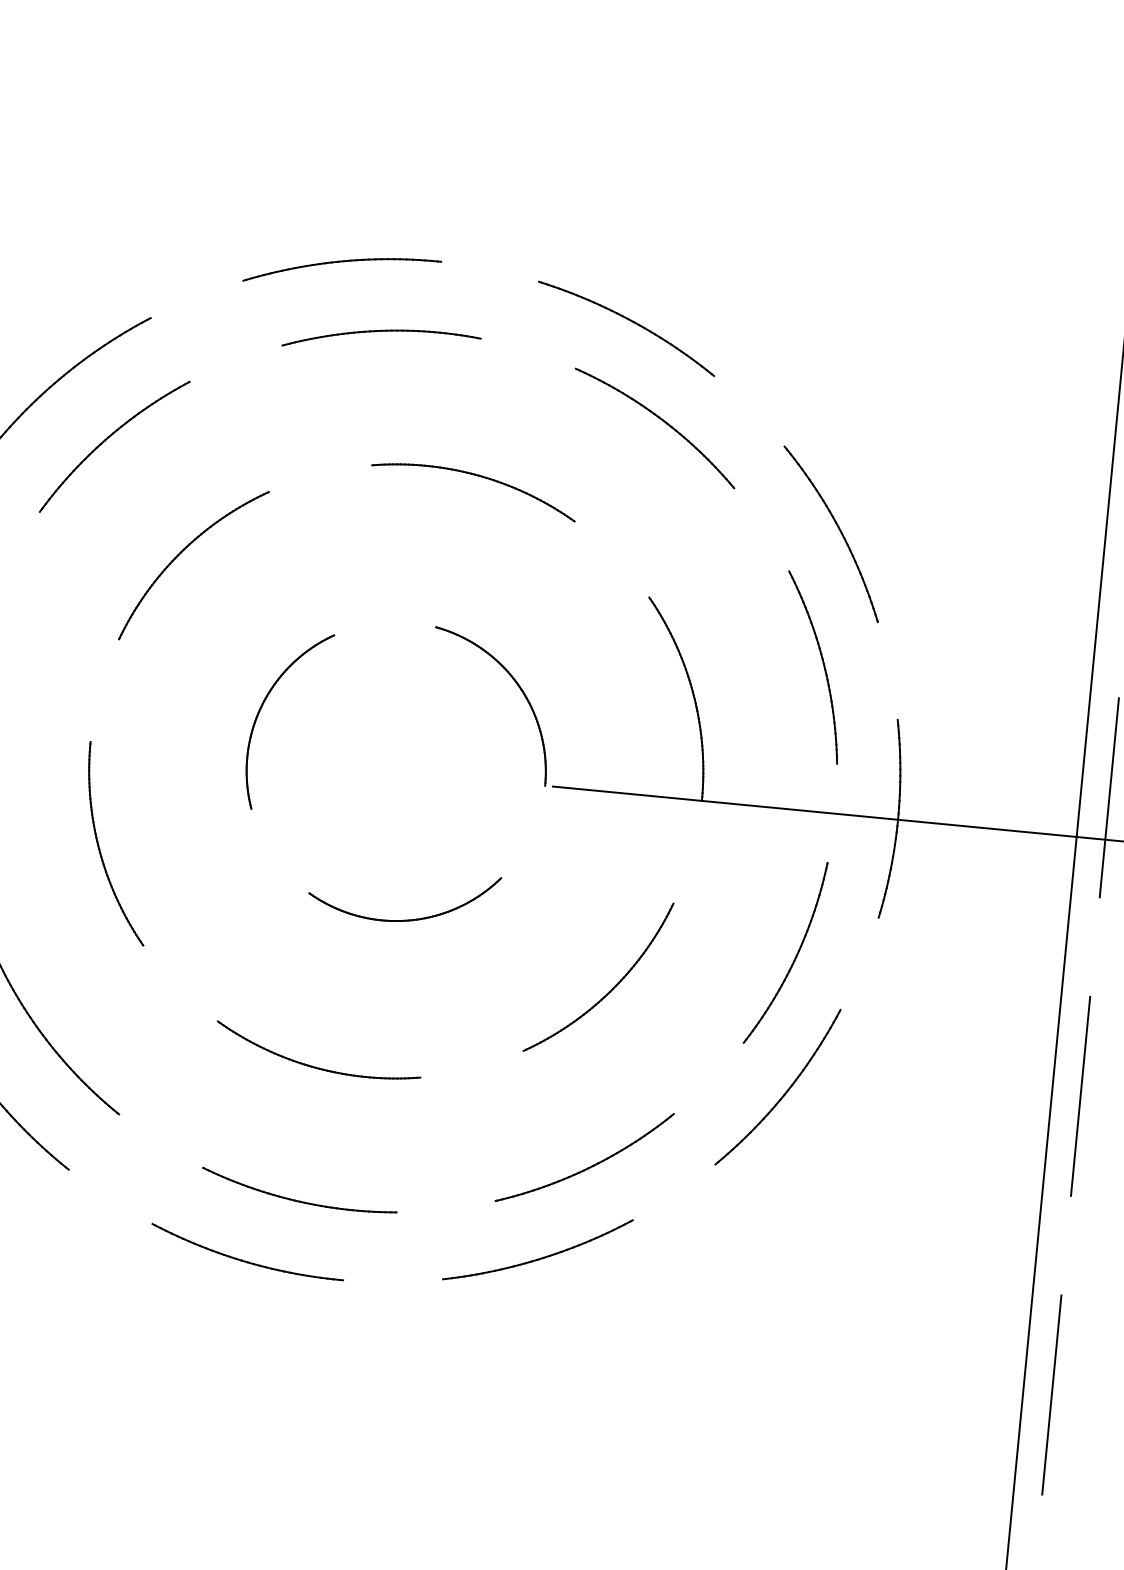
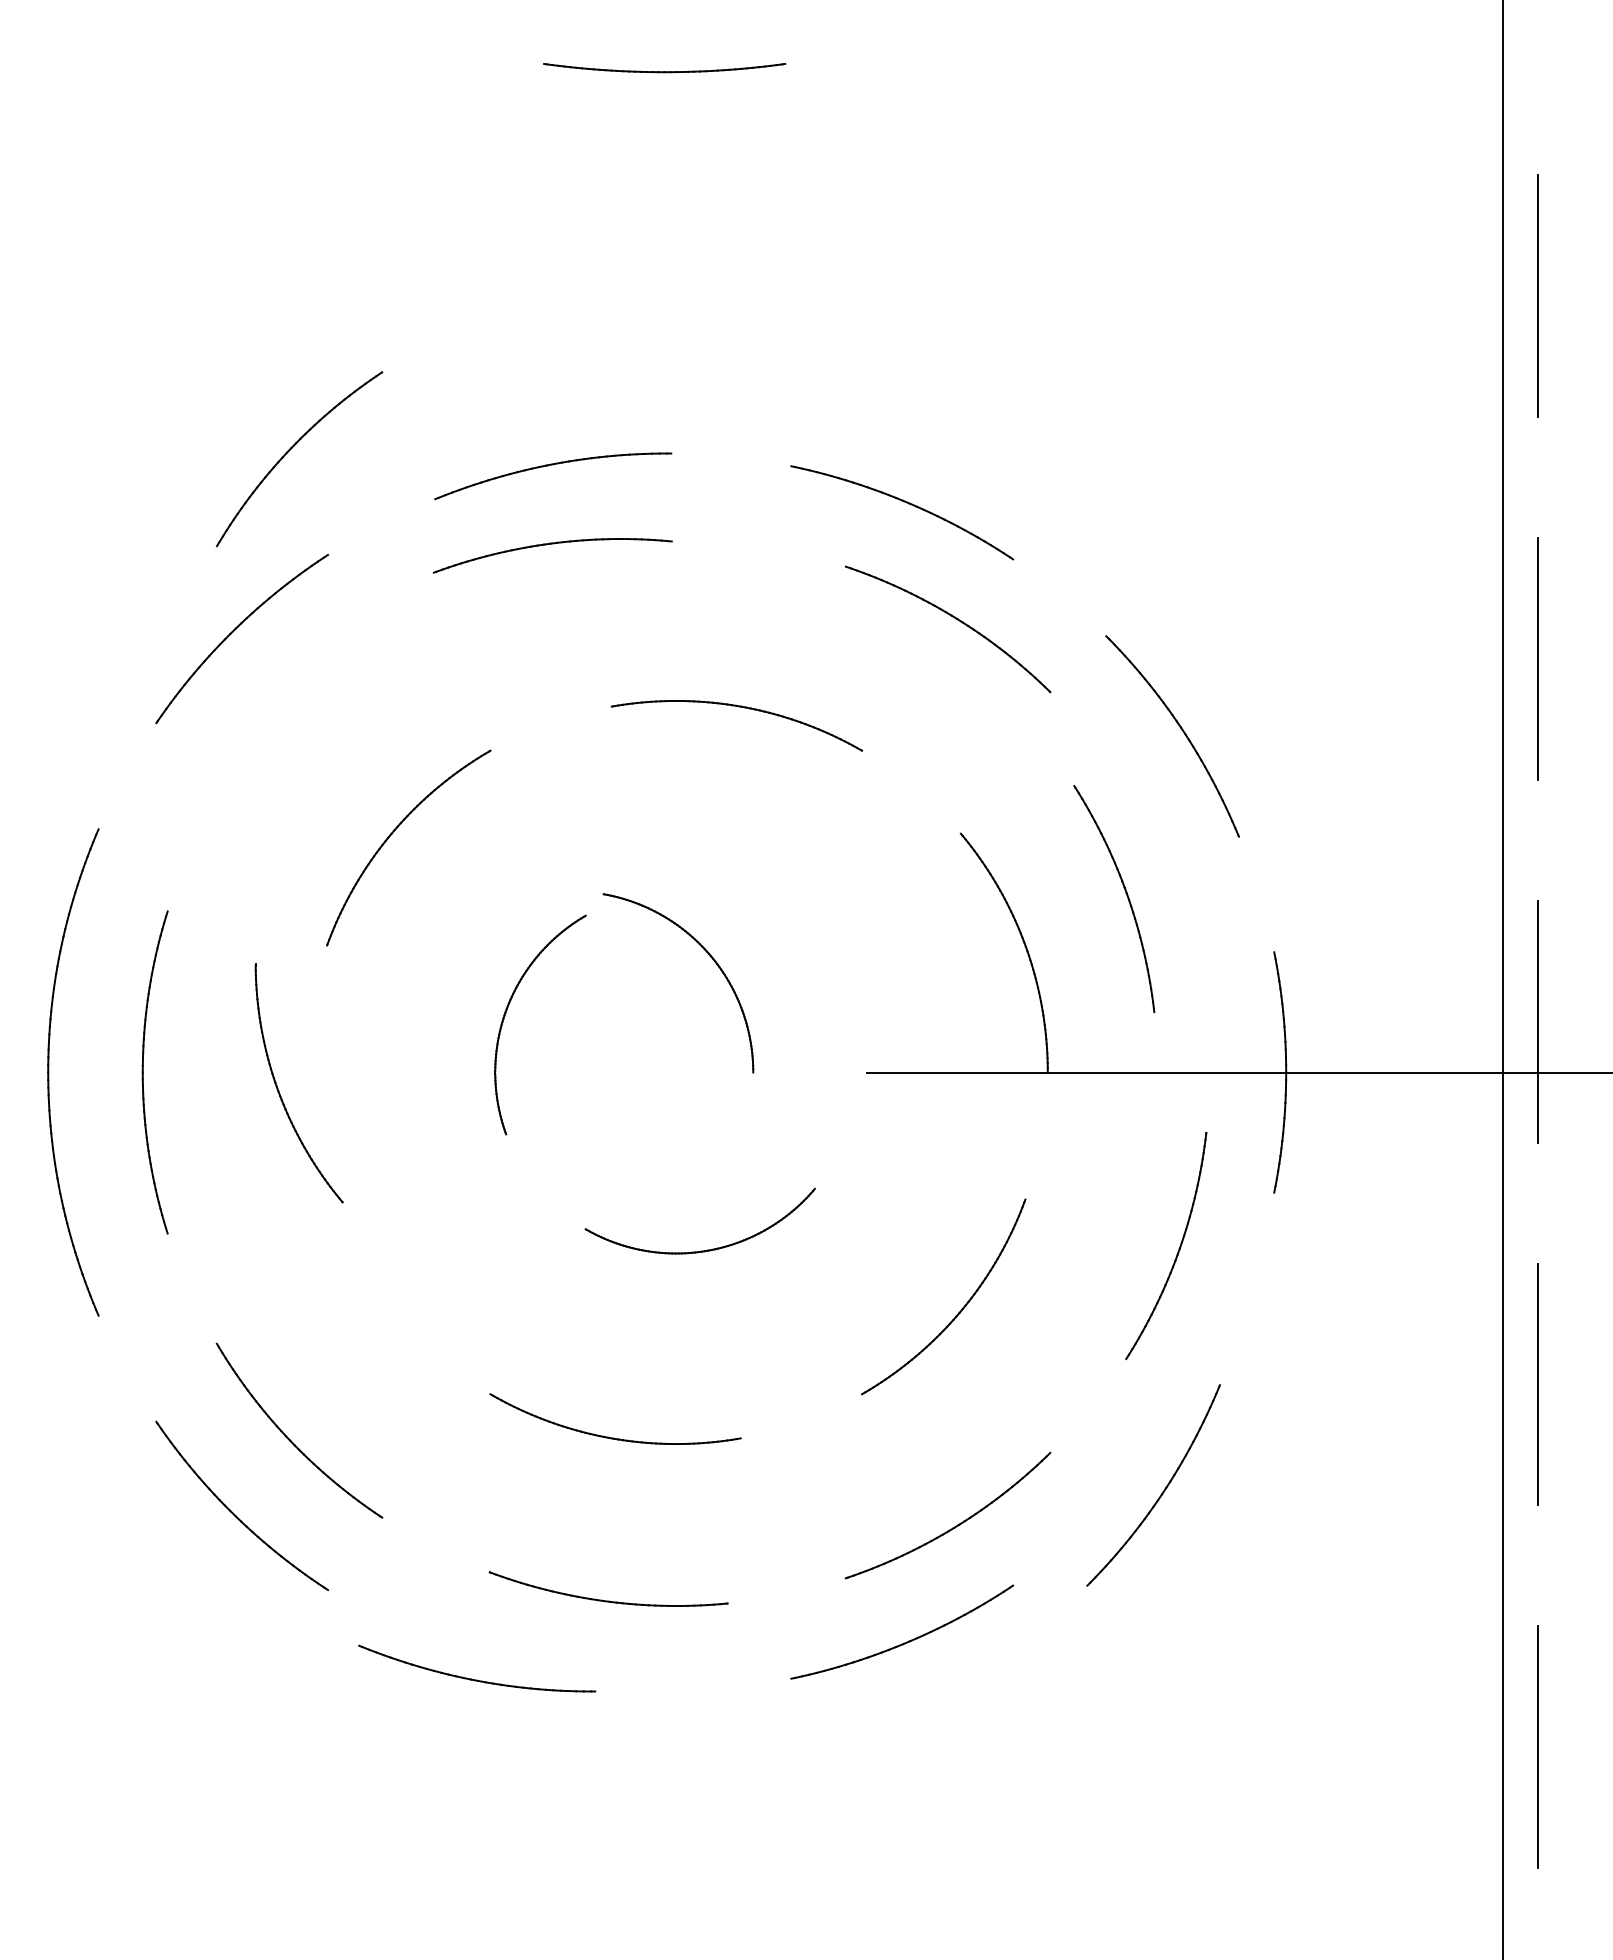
part: (382, 331) -> (552, 544), moved
part: (107, 438) -> (290, 450), moved
part: (822, 663) -> (1125, 893), moved
part: (518, 686) -> (709, 956), moved
part: (100, 848) -> (279, 1090), moved
part: (784, 1092) -> (1162, 1491), moved
part: (247, 1261) -> (477, 1679), moved

